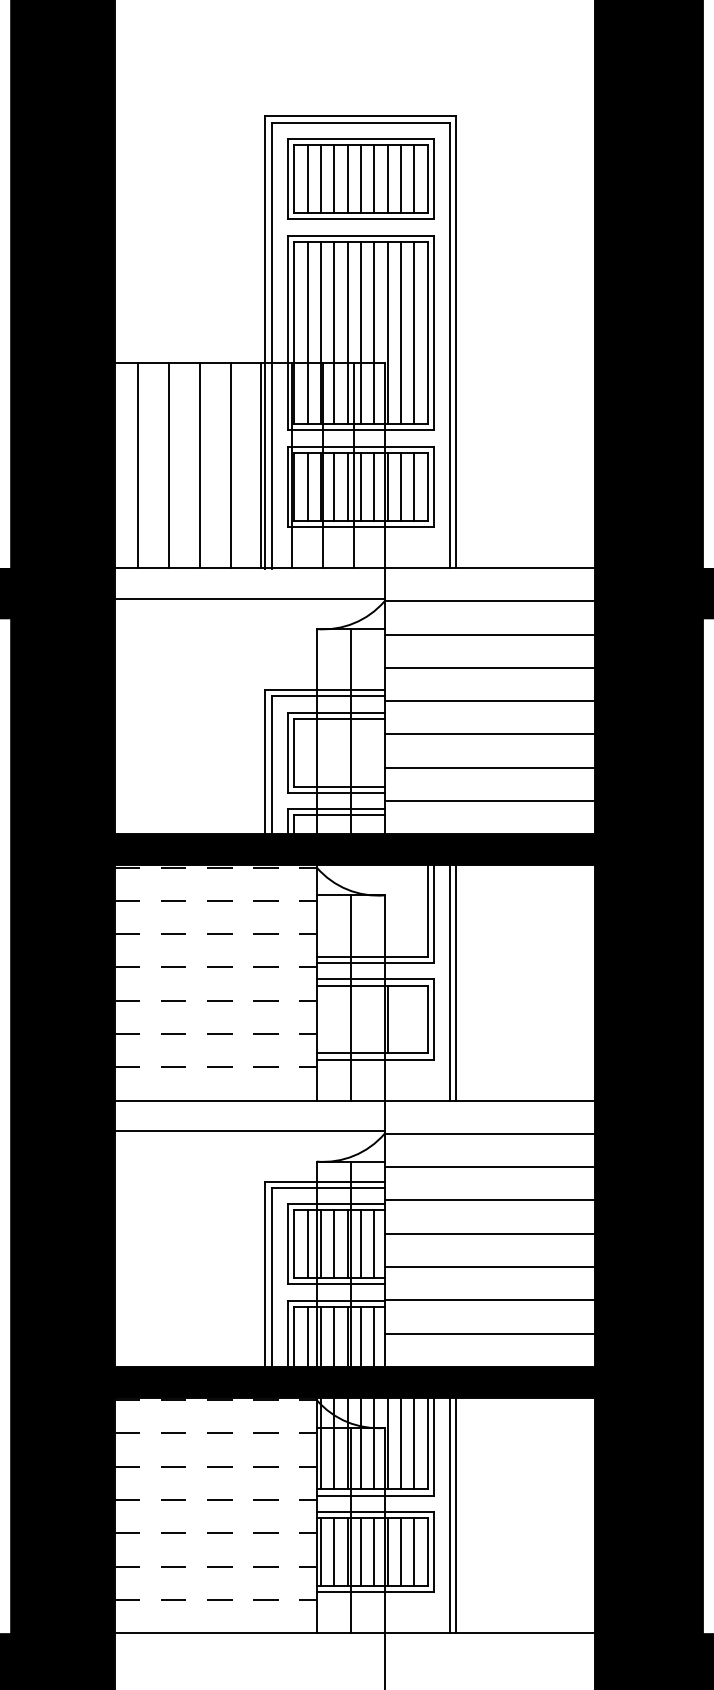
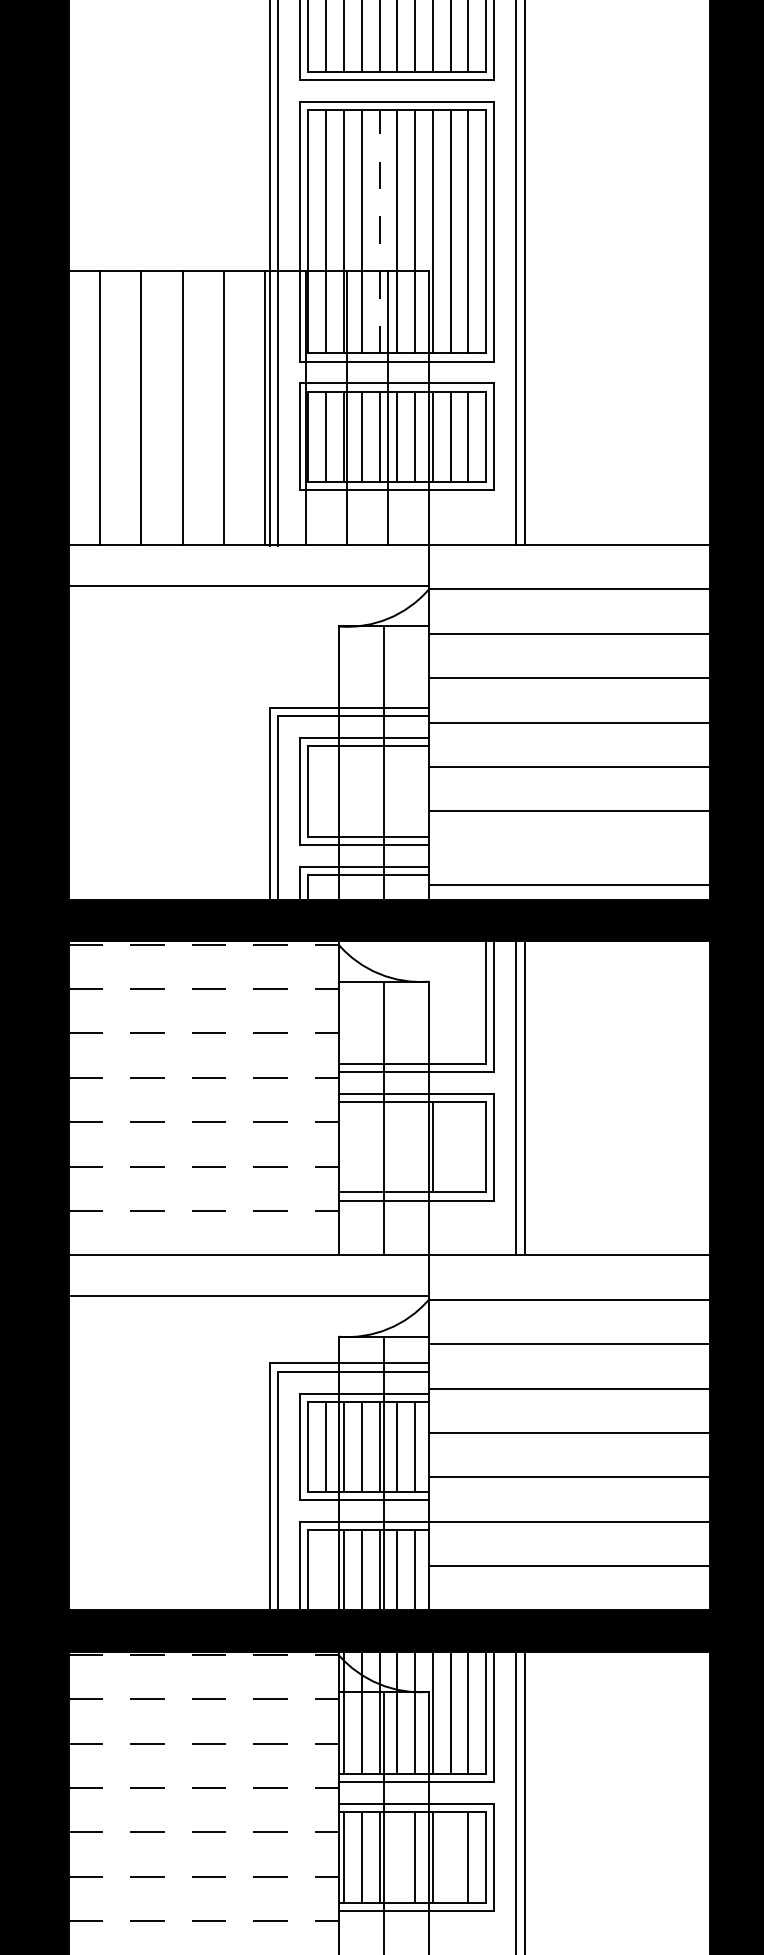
line: (347, 332) -> (379, 230), solid -> dashed
line: (489, 801) -> (568, 885), moved
line: (307, 1336) -> (326, 1569), removed
line: (360, 1551) -> (396, 1856), removed
line: (400, 1551) -> (450, 1856), removed

